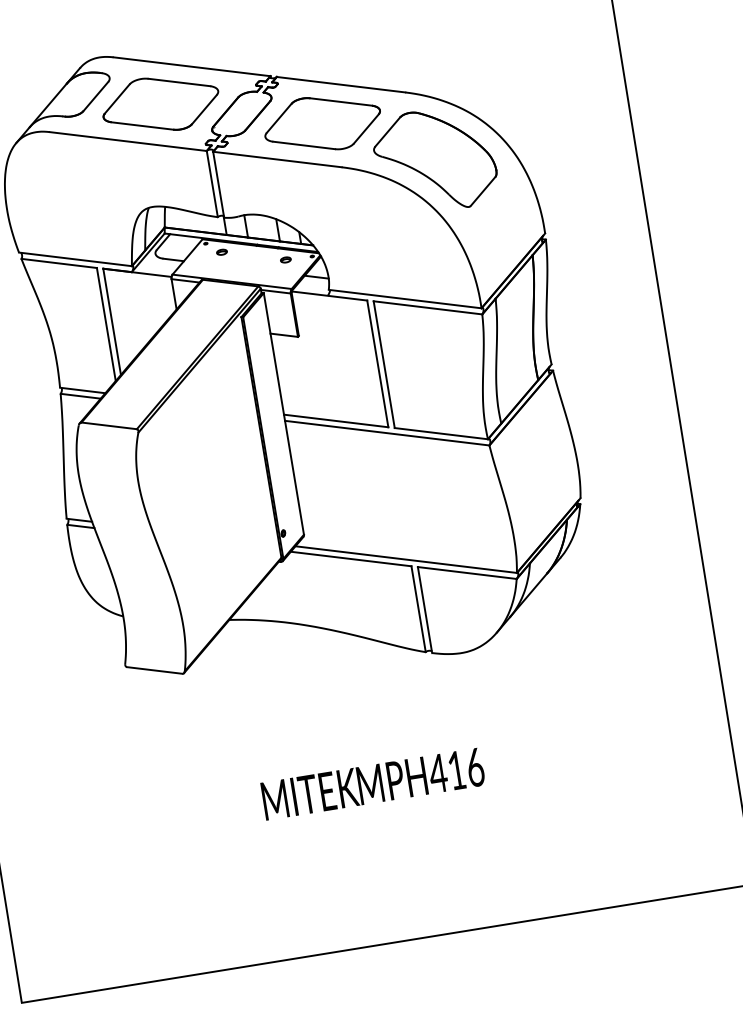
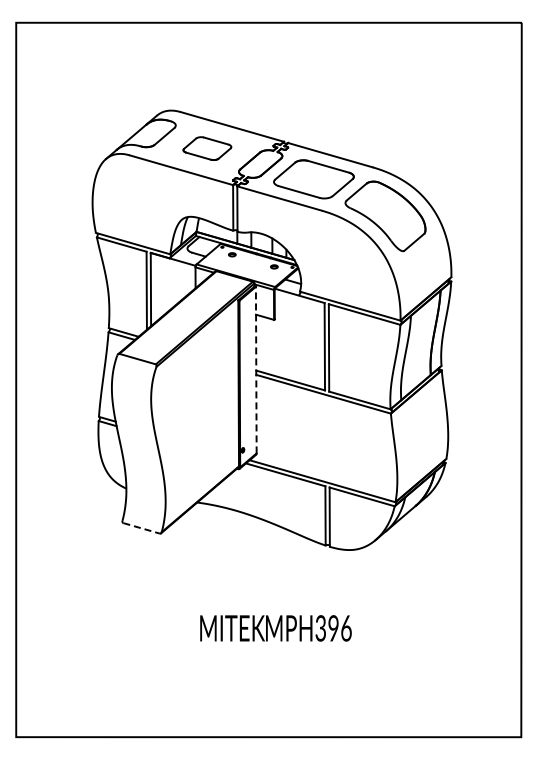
part: (161, 103) -> (207, 148), size x0.6
line: (284, 413) -> (256, 369), solid -> dashed
line: (154, 670) -> (141, 528), solid -> dashed
text: (446, 772) -> (326, 628), MPH416 -> MPH396

